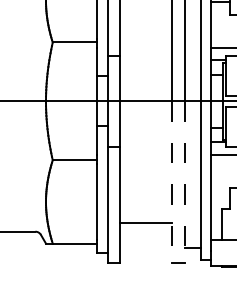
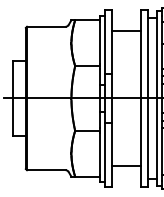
line: (171, 183) -> (140, 143), dashed -> solid
line: (184, 183) -> (147, 143), dashed -> solid

